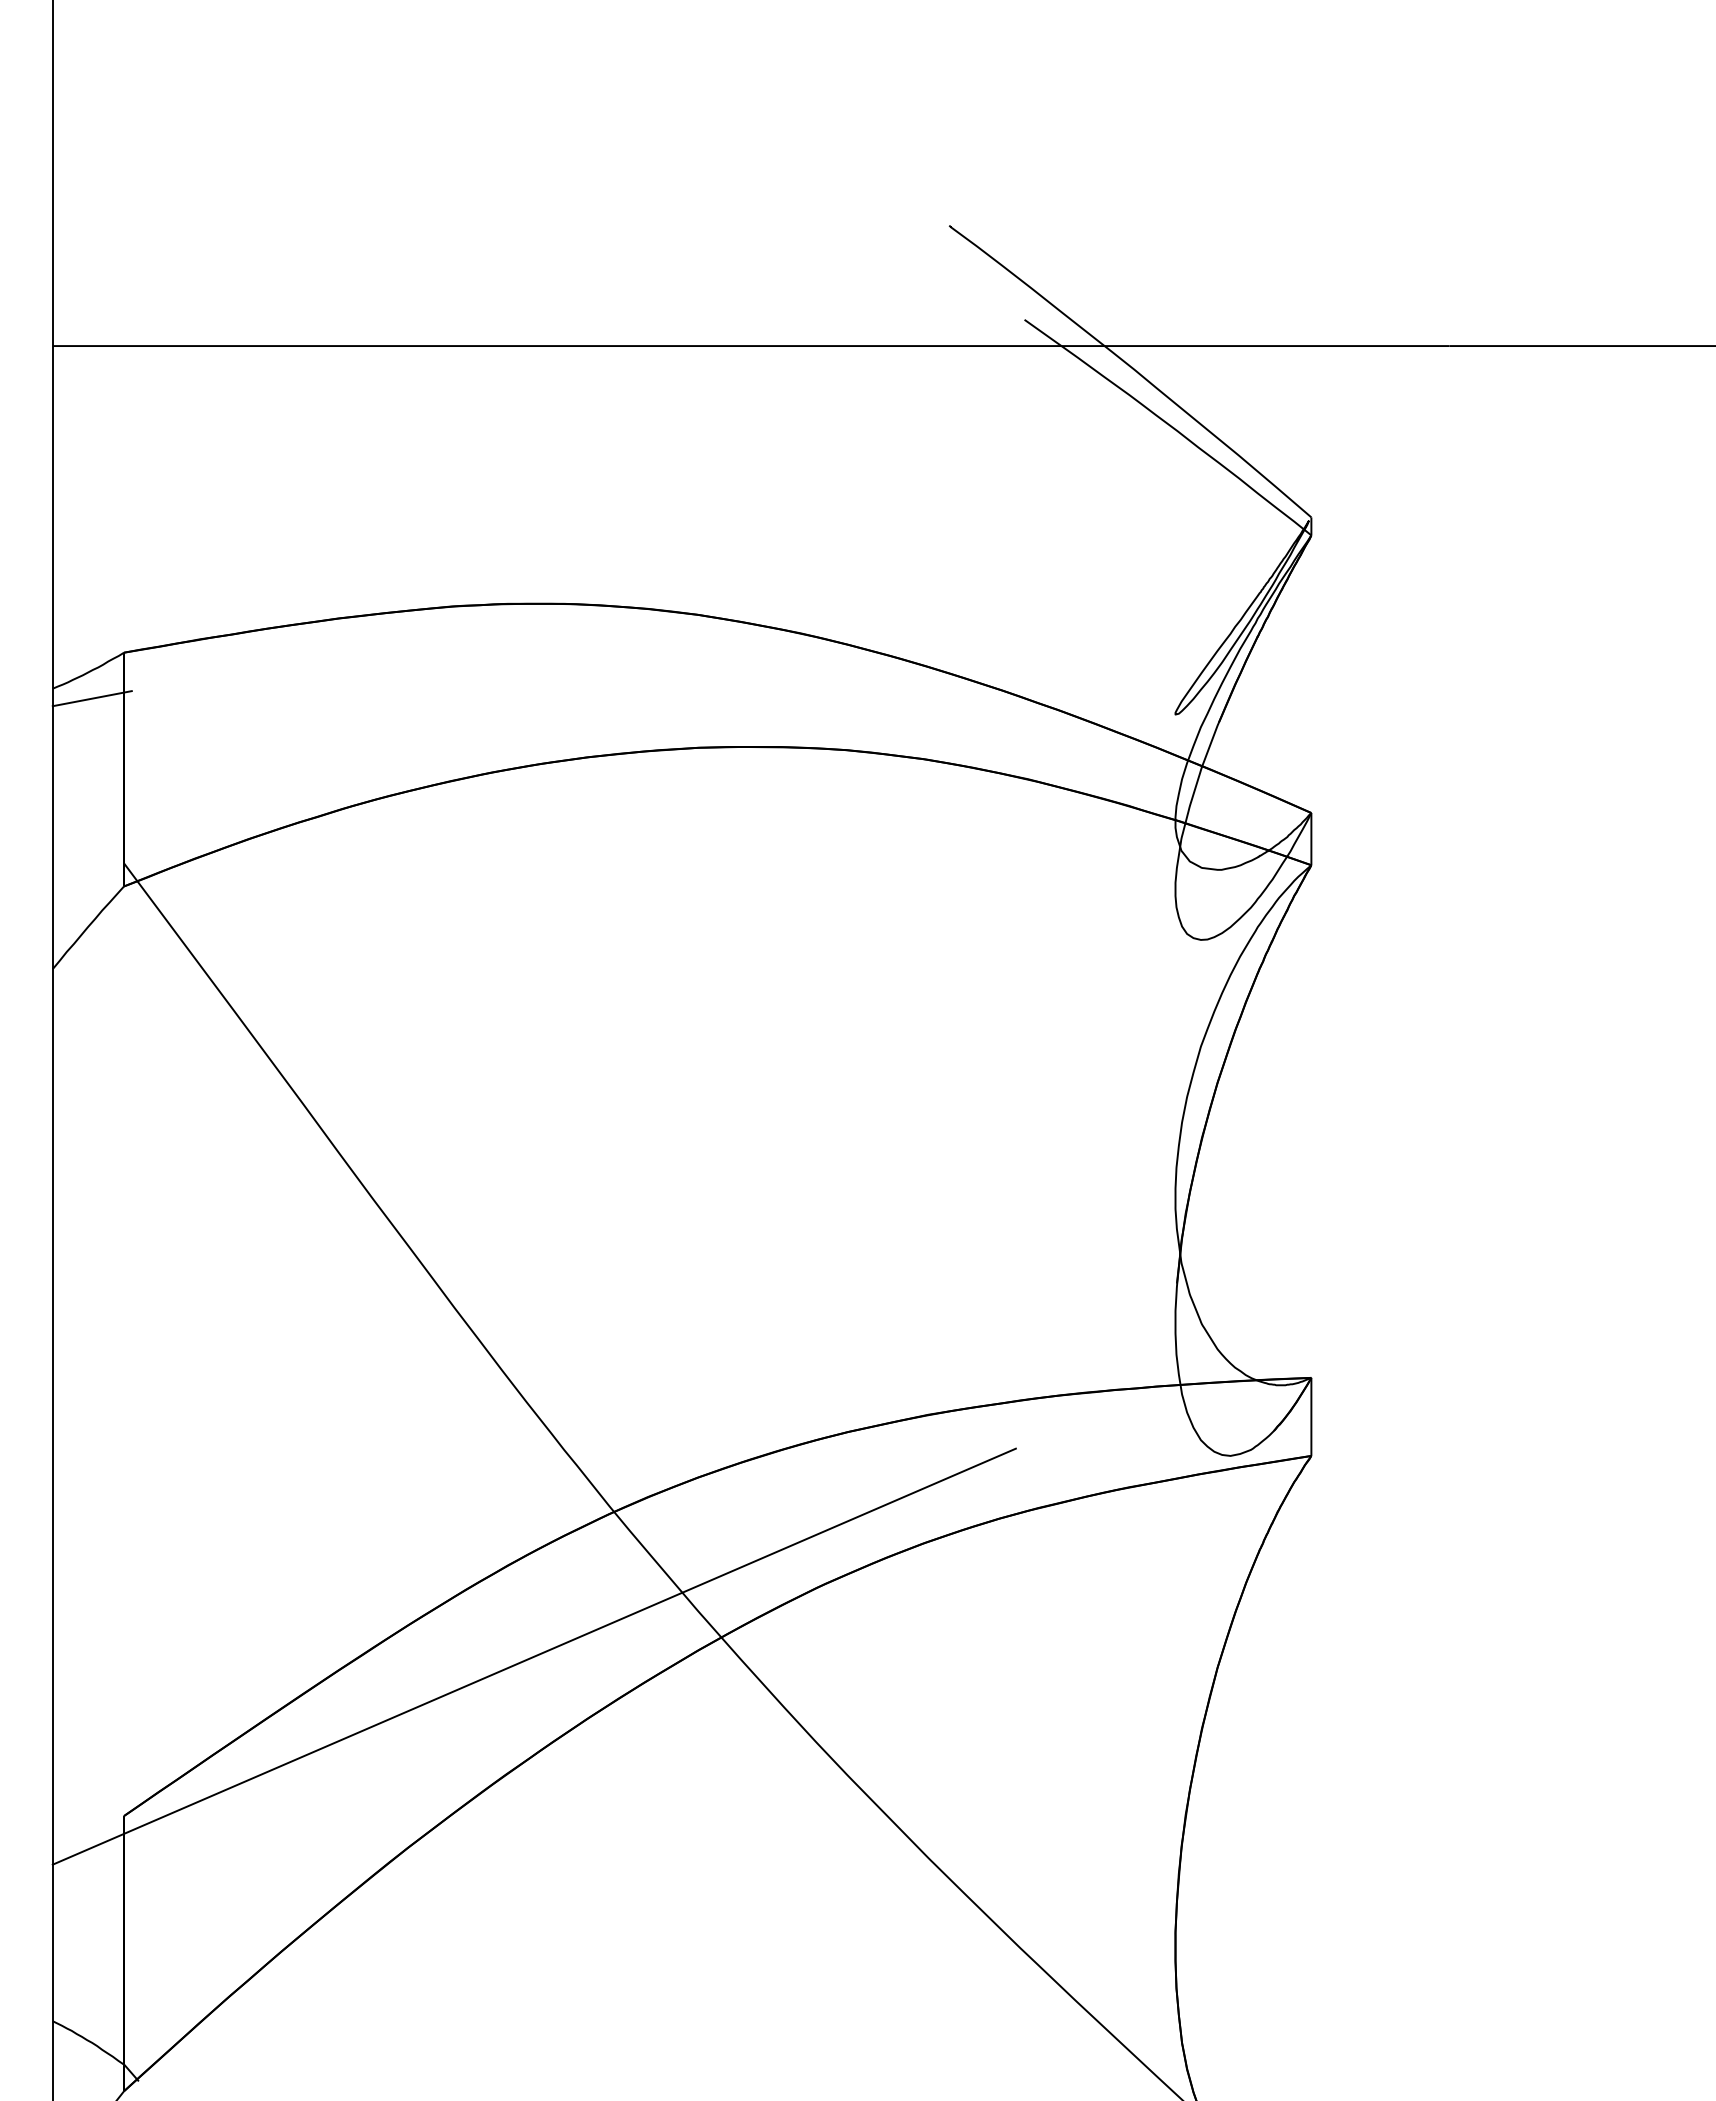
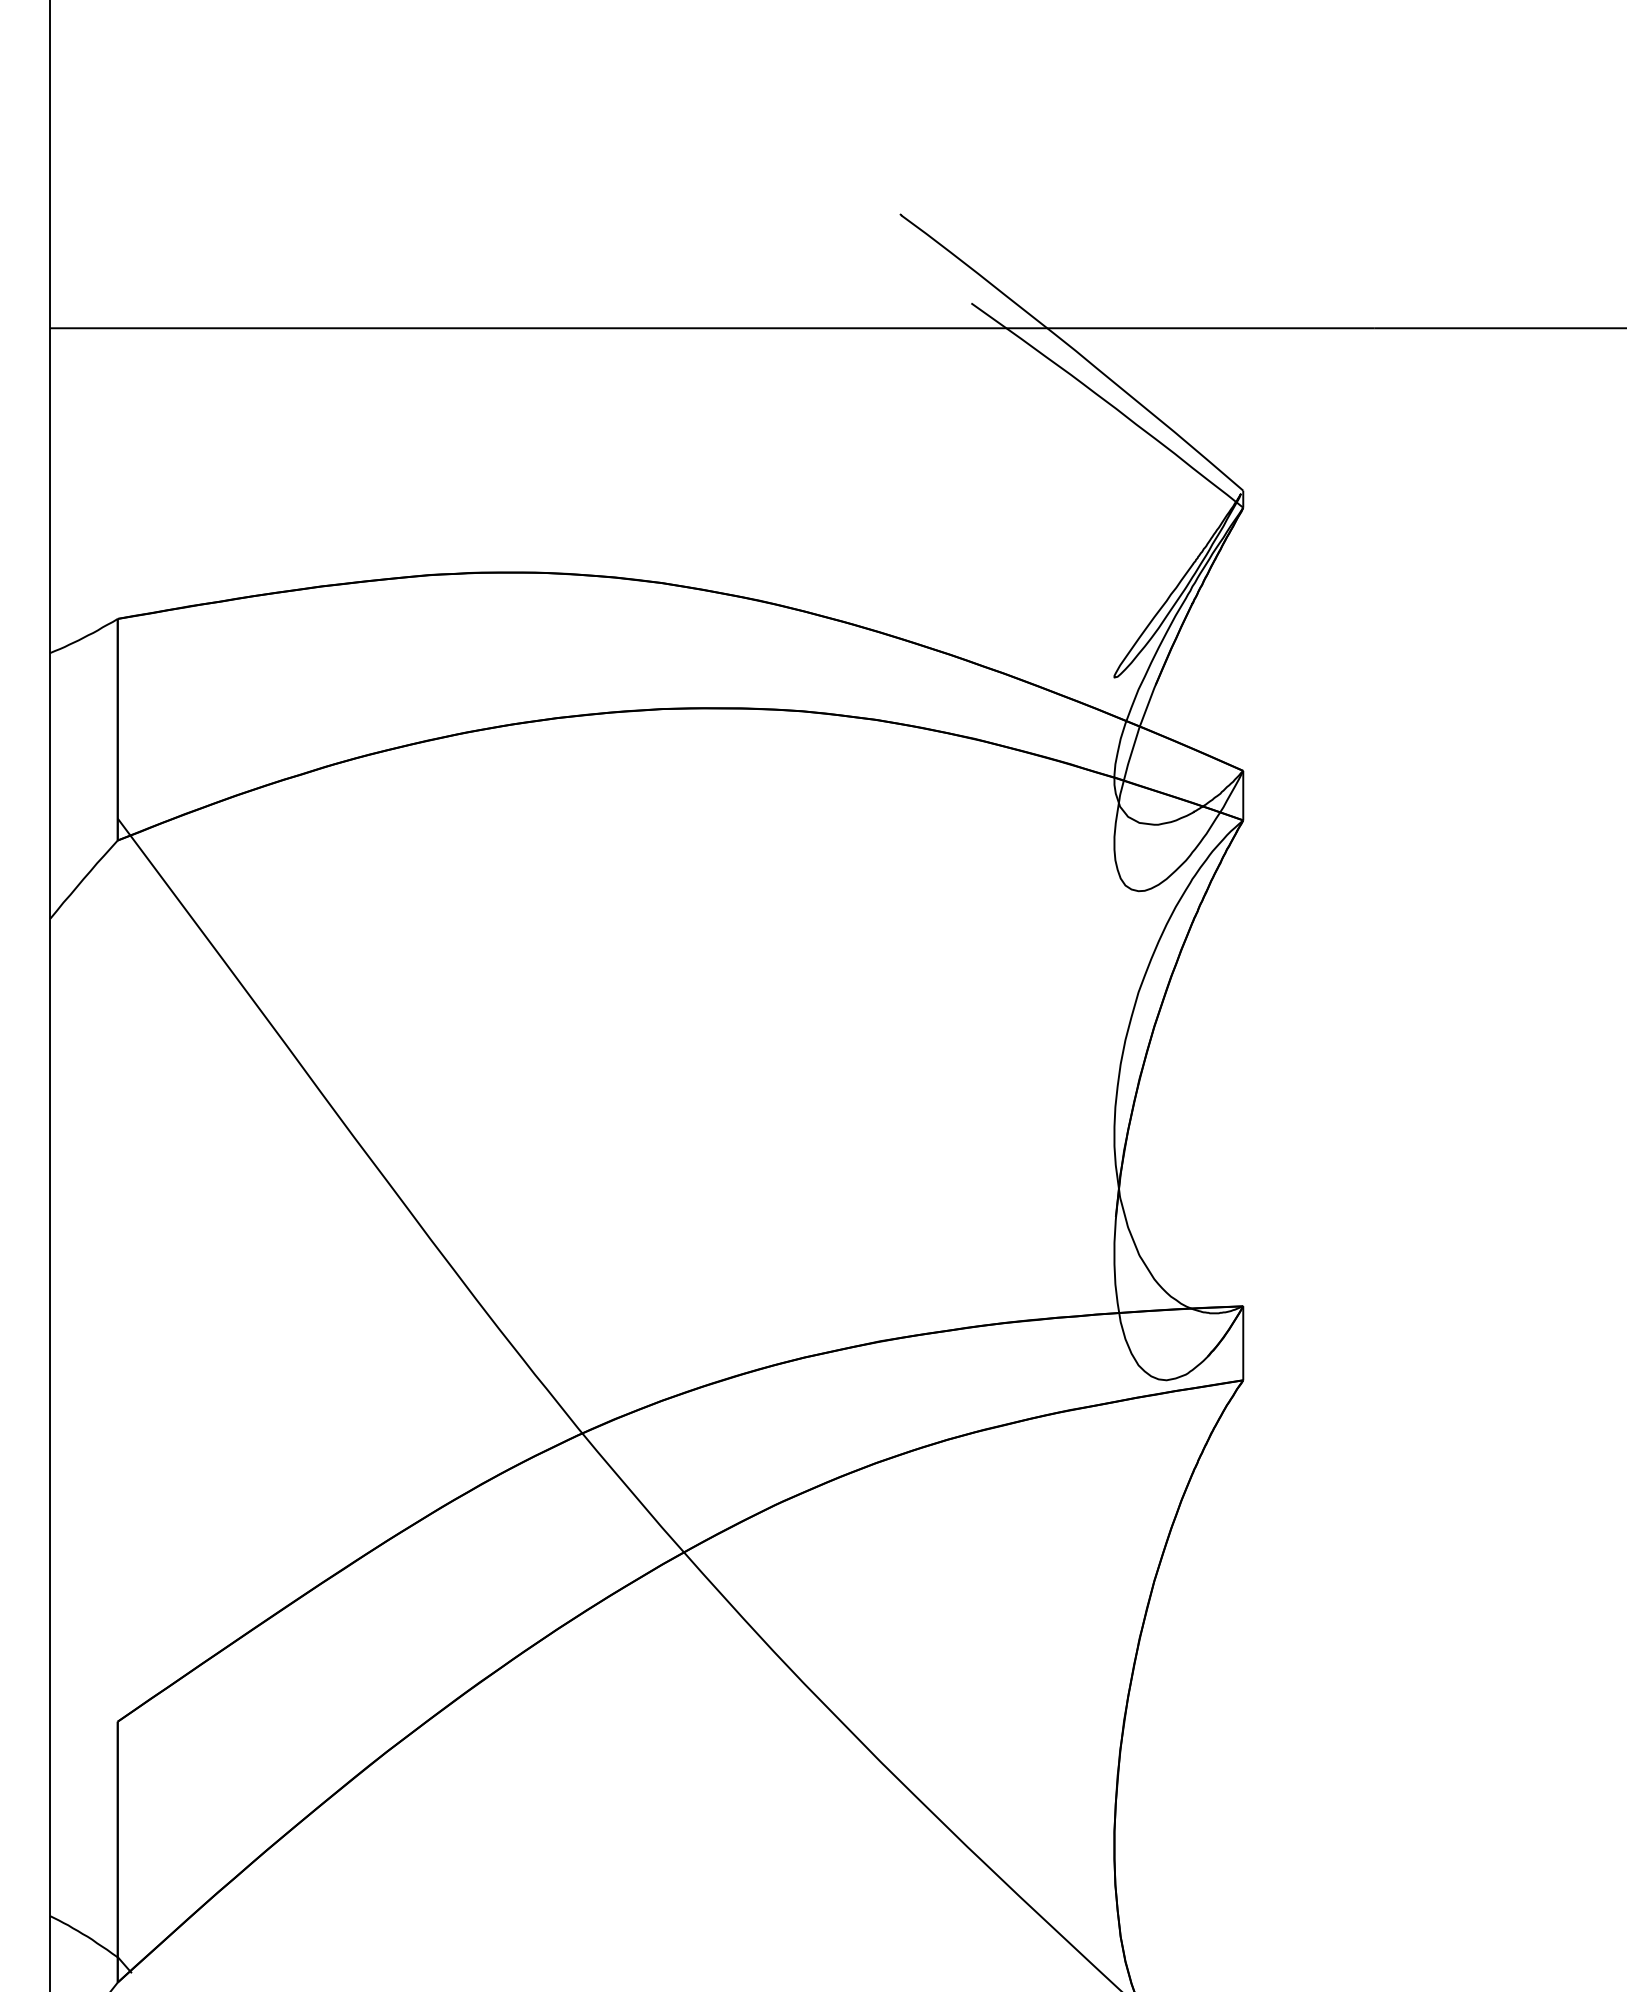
line: (91, 698) -> (86, 662), removed
line: (533, 1656) -> (505, 1570), removed

